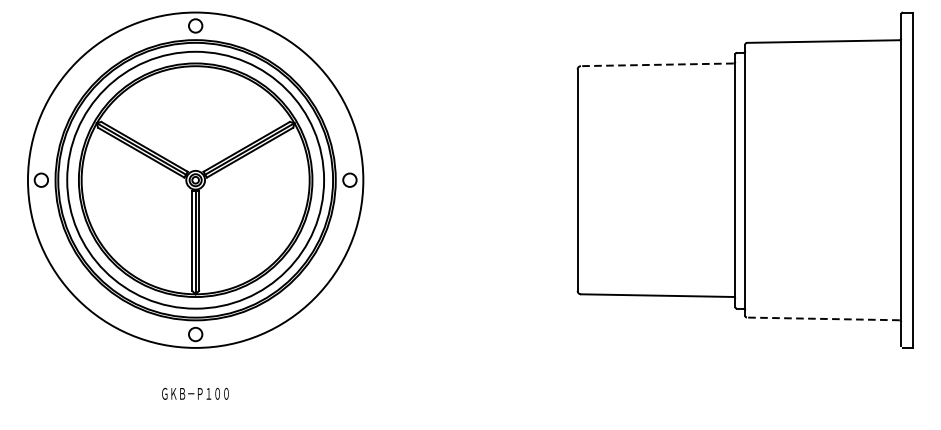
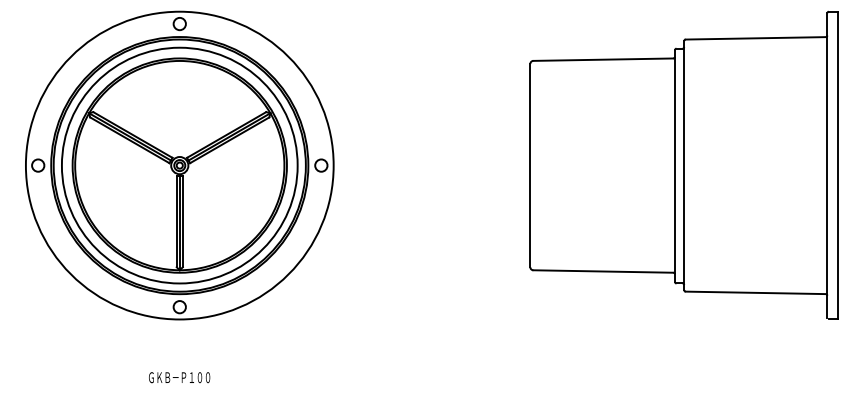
line: (656, 64) -> (602, 59), dashed -> solid
line: (823, 318) -> (755, 292), dashed -> solid
text: (195, 393) -> (179, 377), moved

